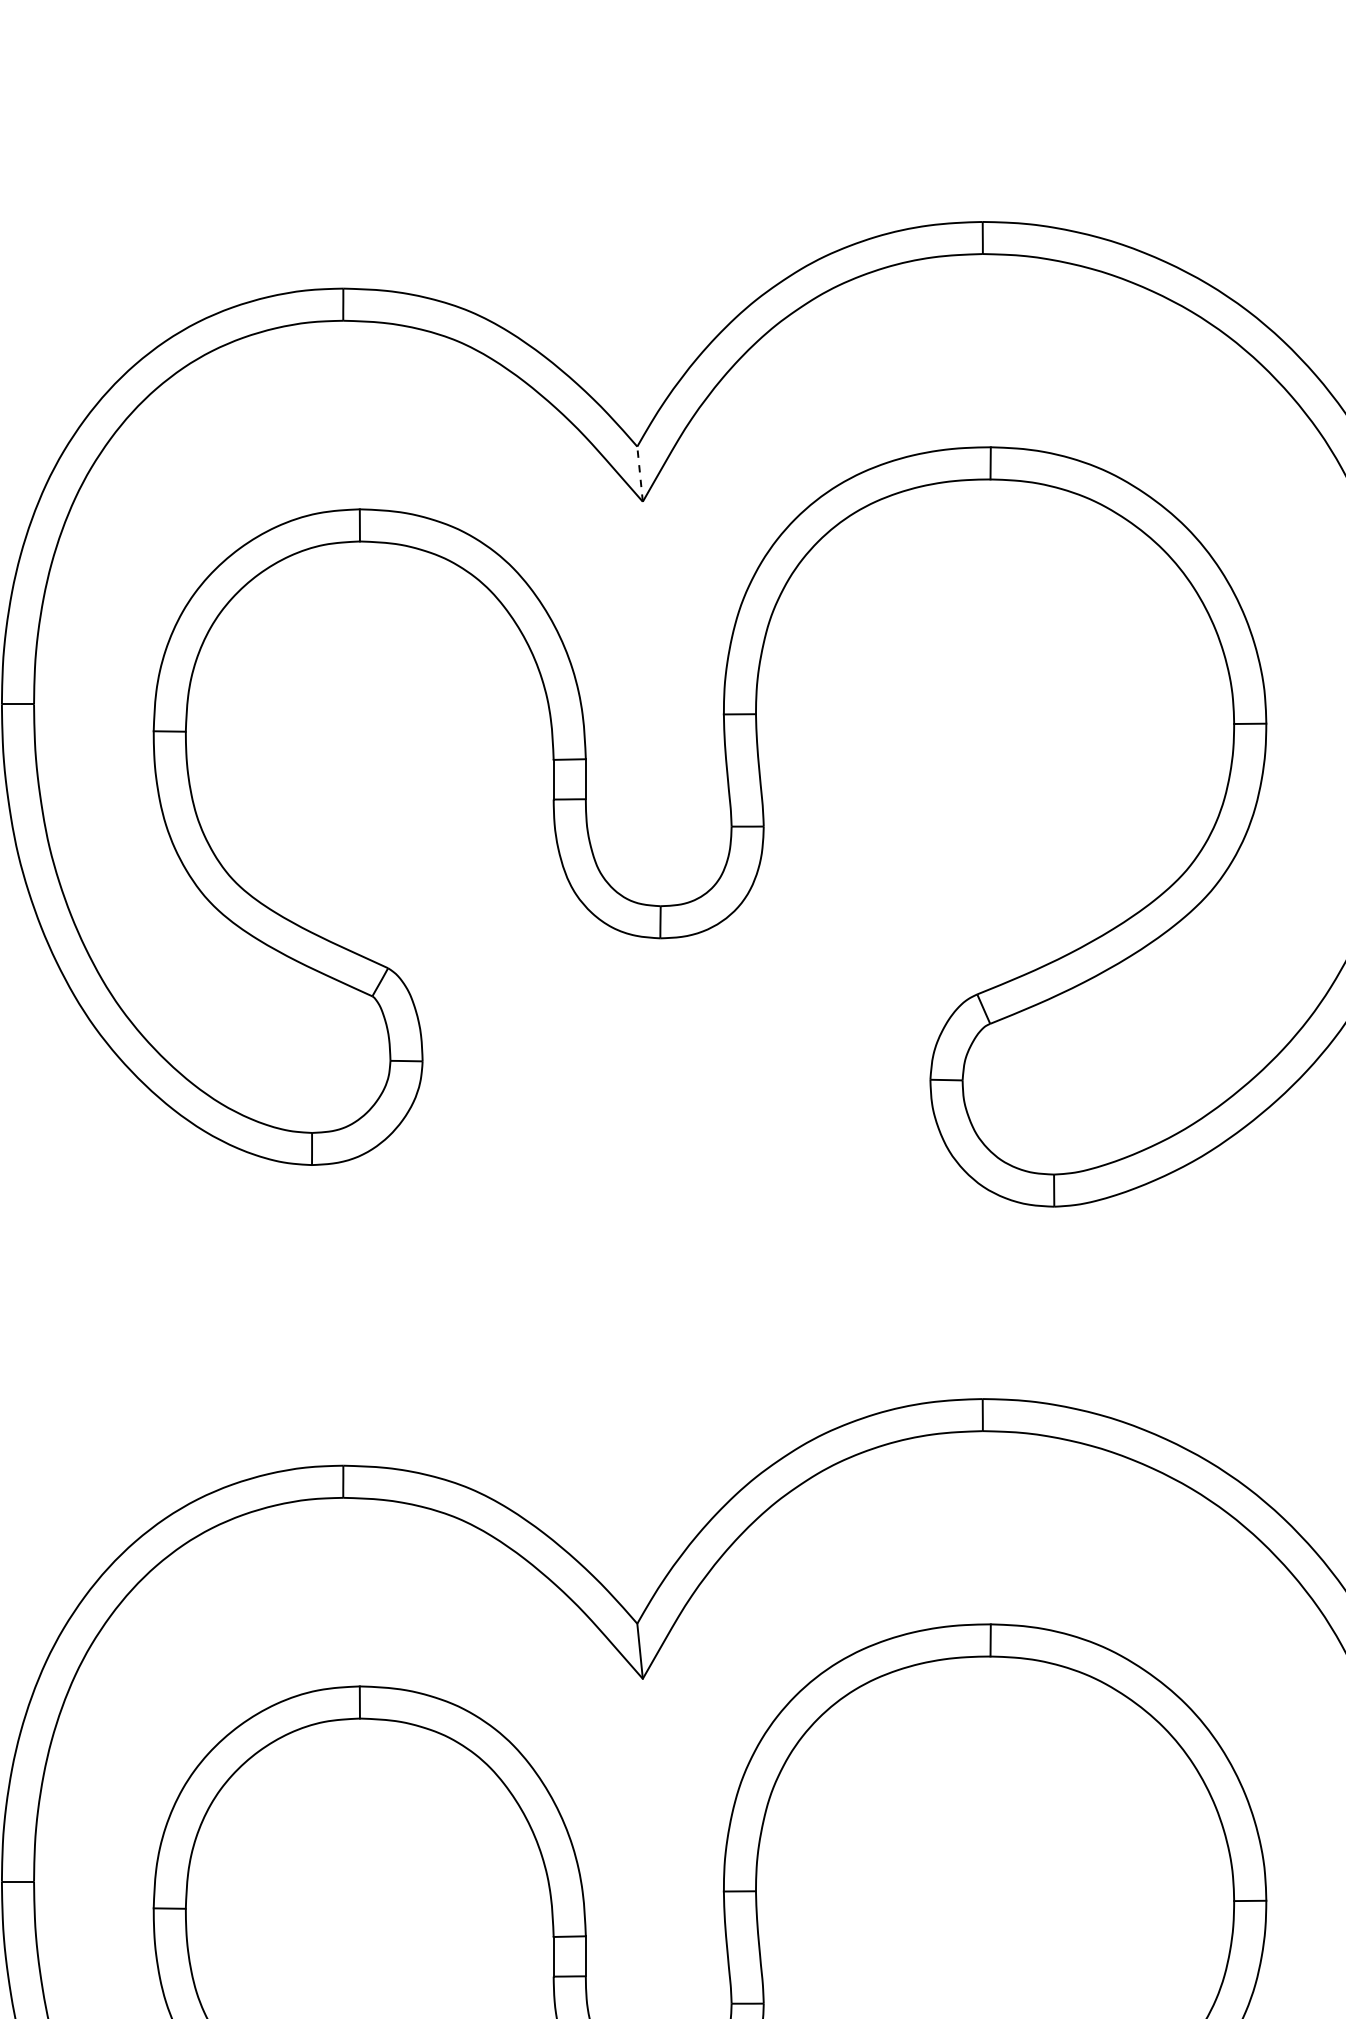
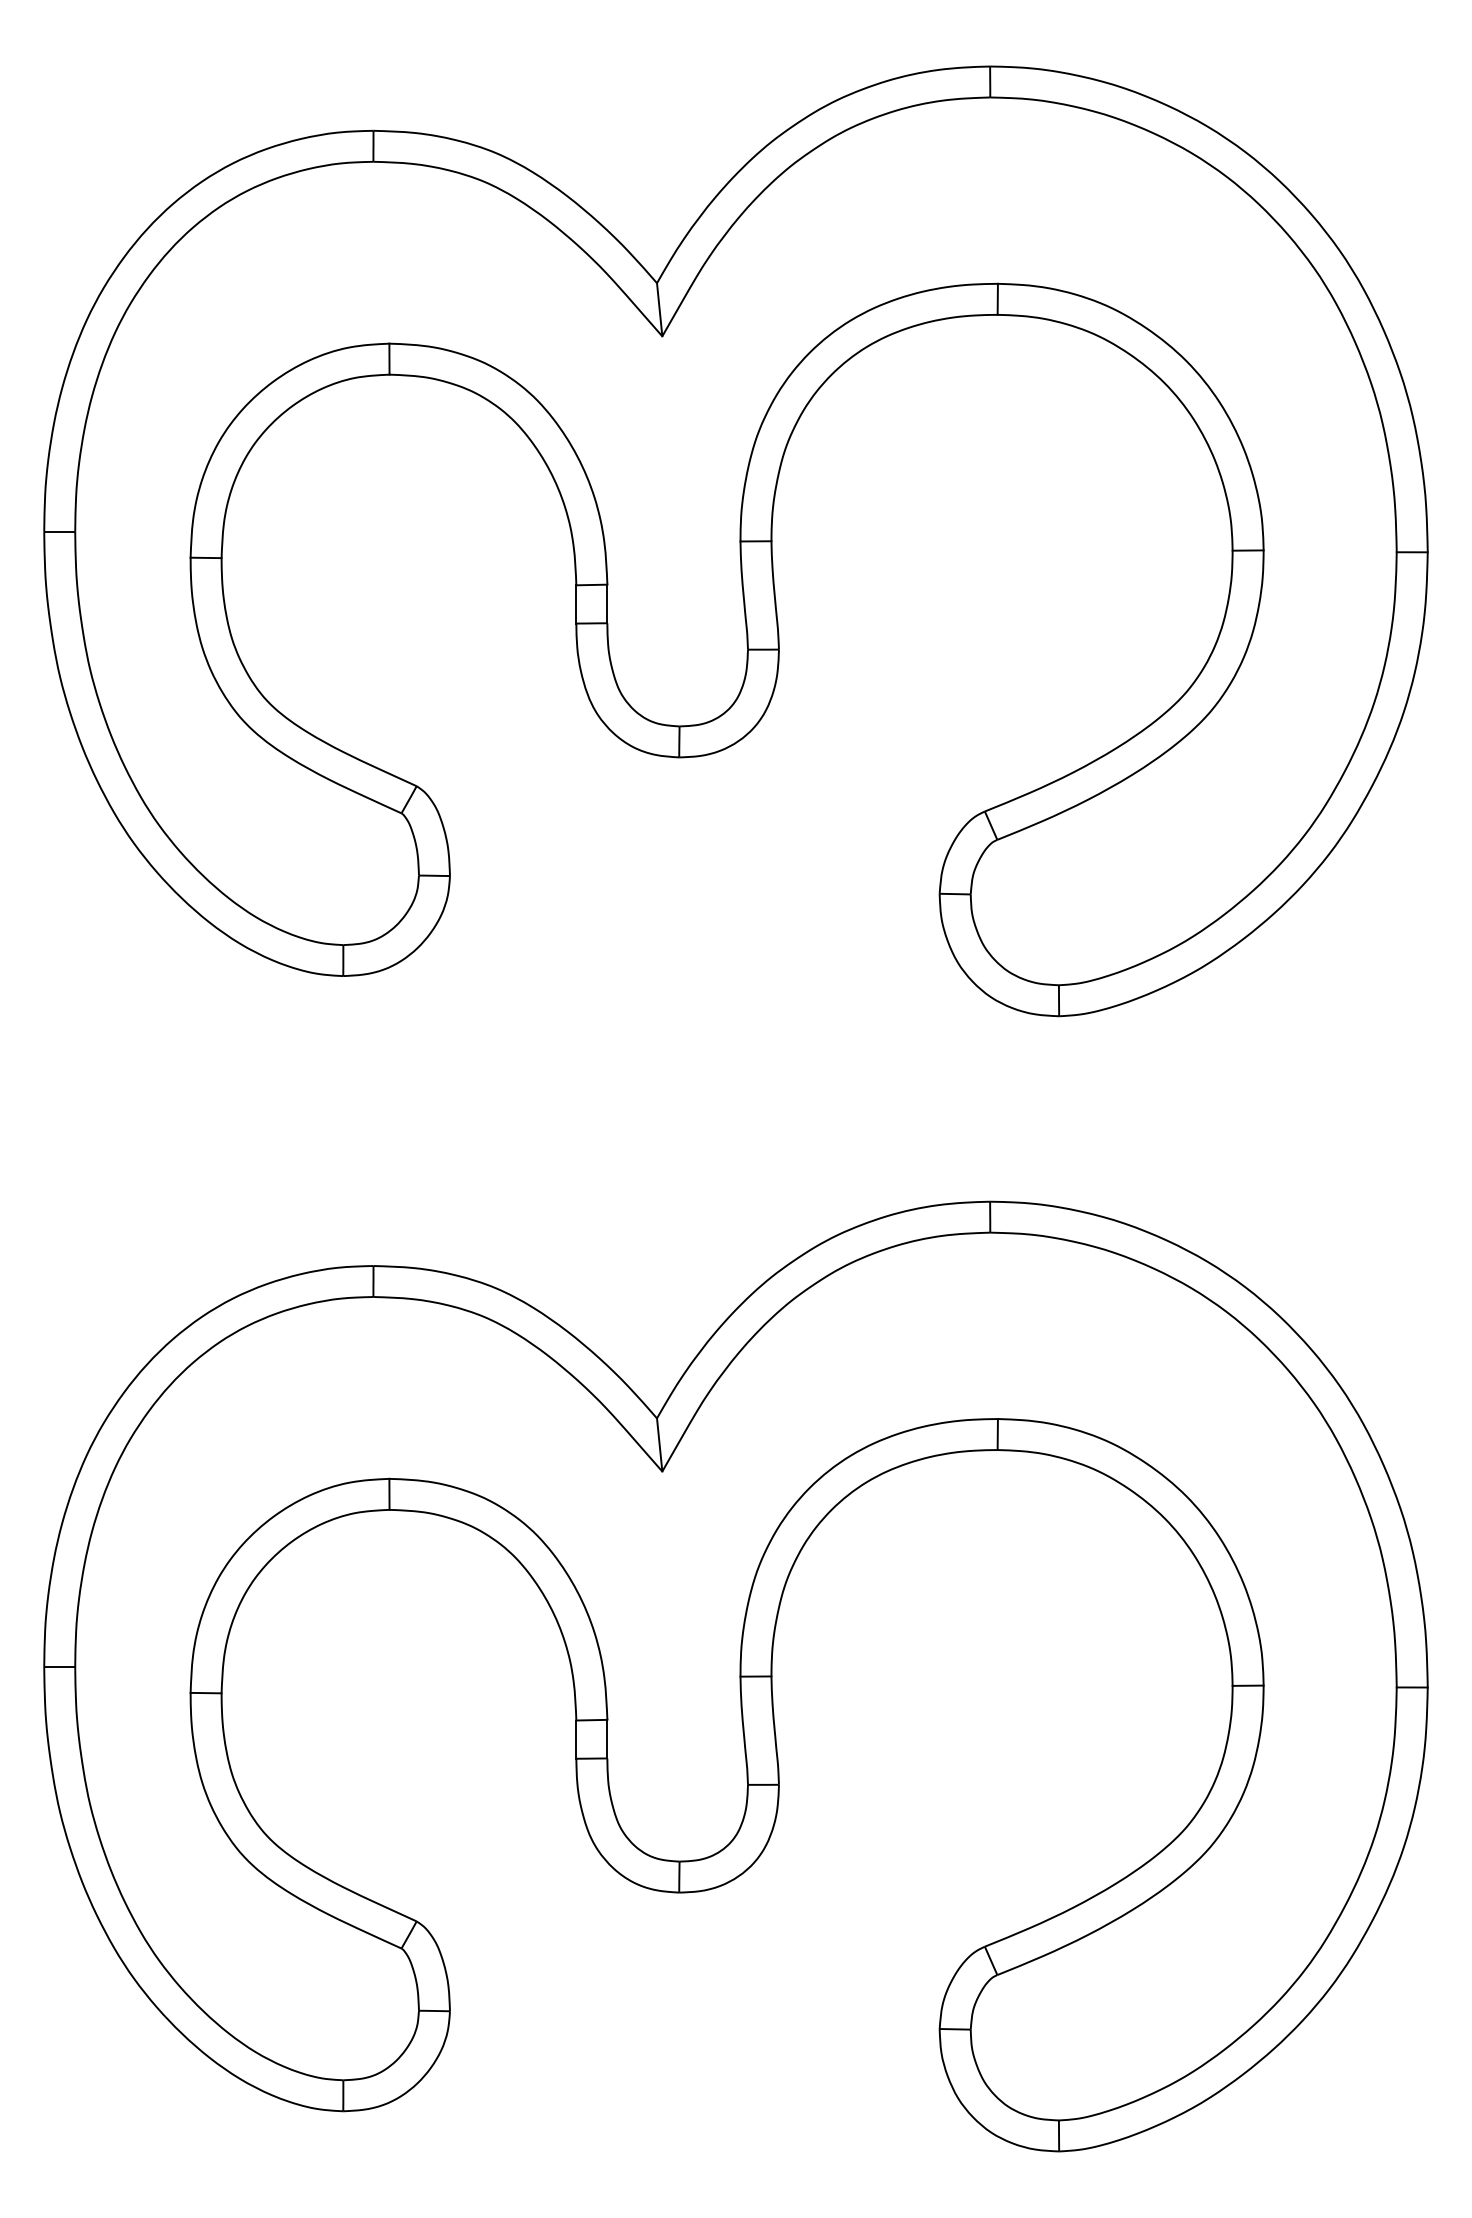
line: (639, 473) -> (659, 309), dashed -> solid

